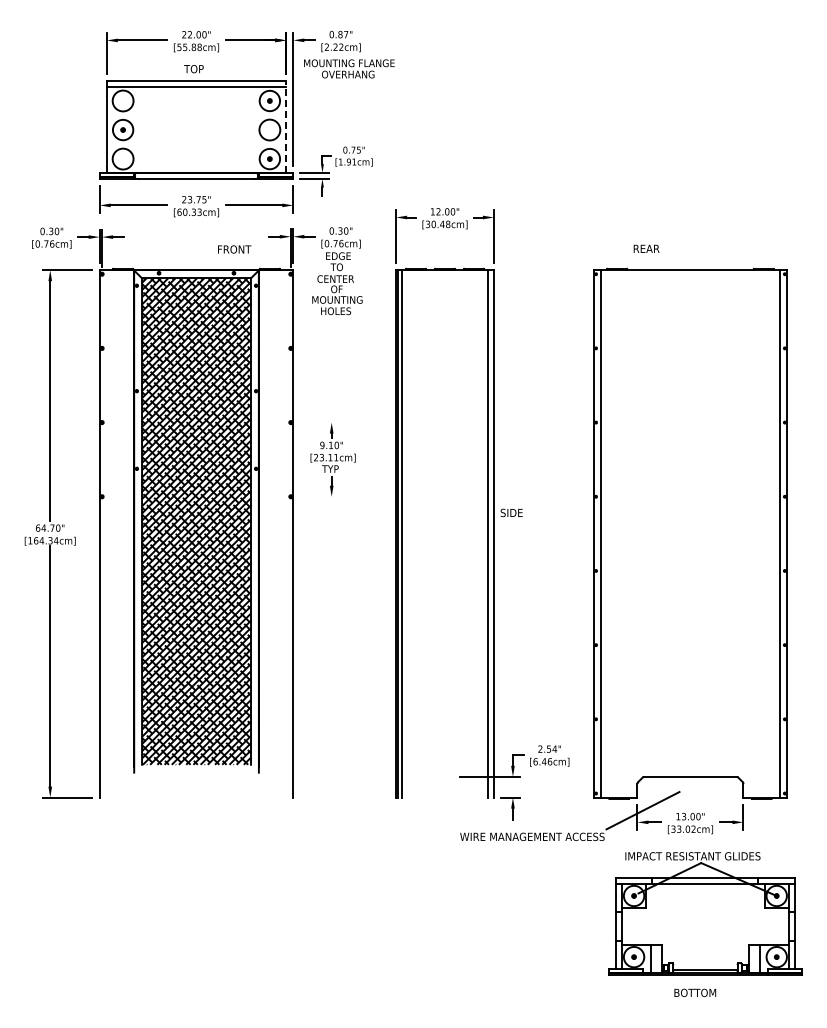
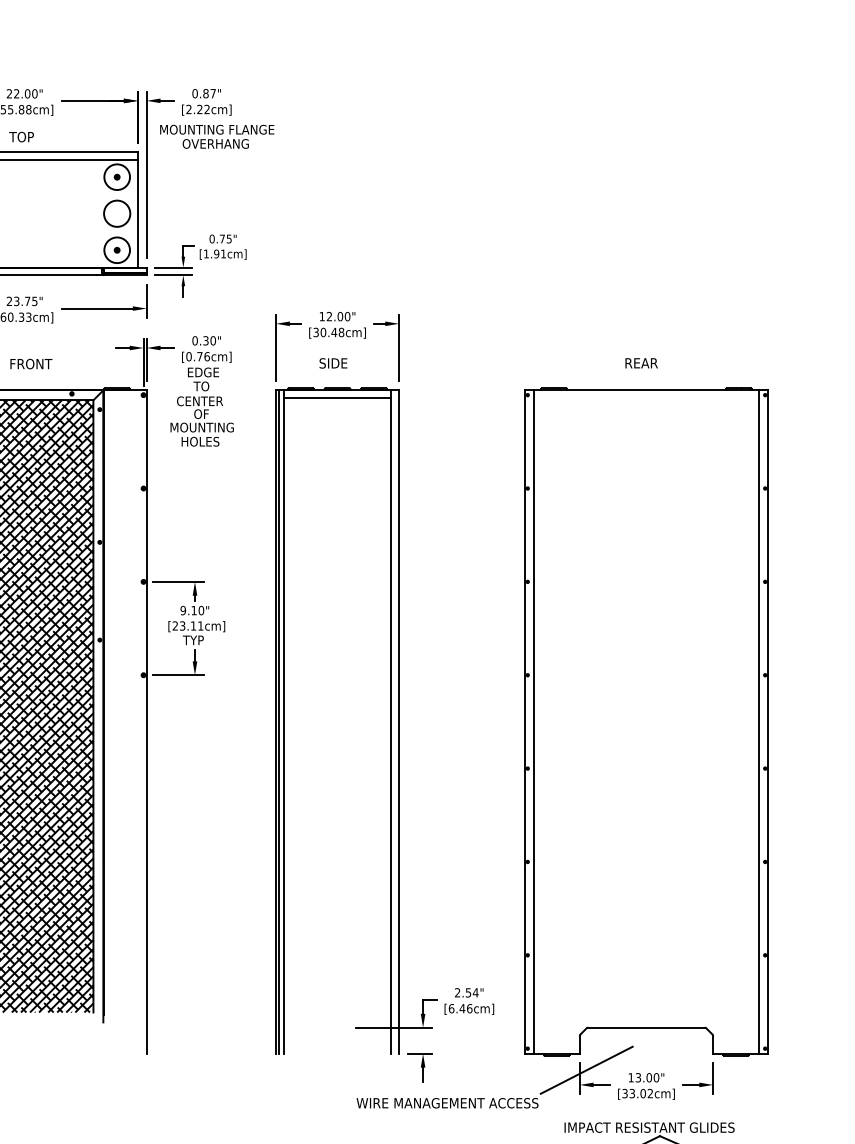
line: (286, 127) -> (138, 210), dashed -> solid
text: (646, 248) -> (641, 362), moved
text: (234, 249) -> (31, 364), moved
line: (444, 276) -> (336, 398), added
line: (318, 422) -> (178, 581), added
line: (318, 496) -> (178, 674), added
text: (511, 512) -> (333, 362), moved

